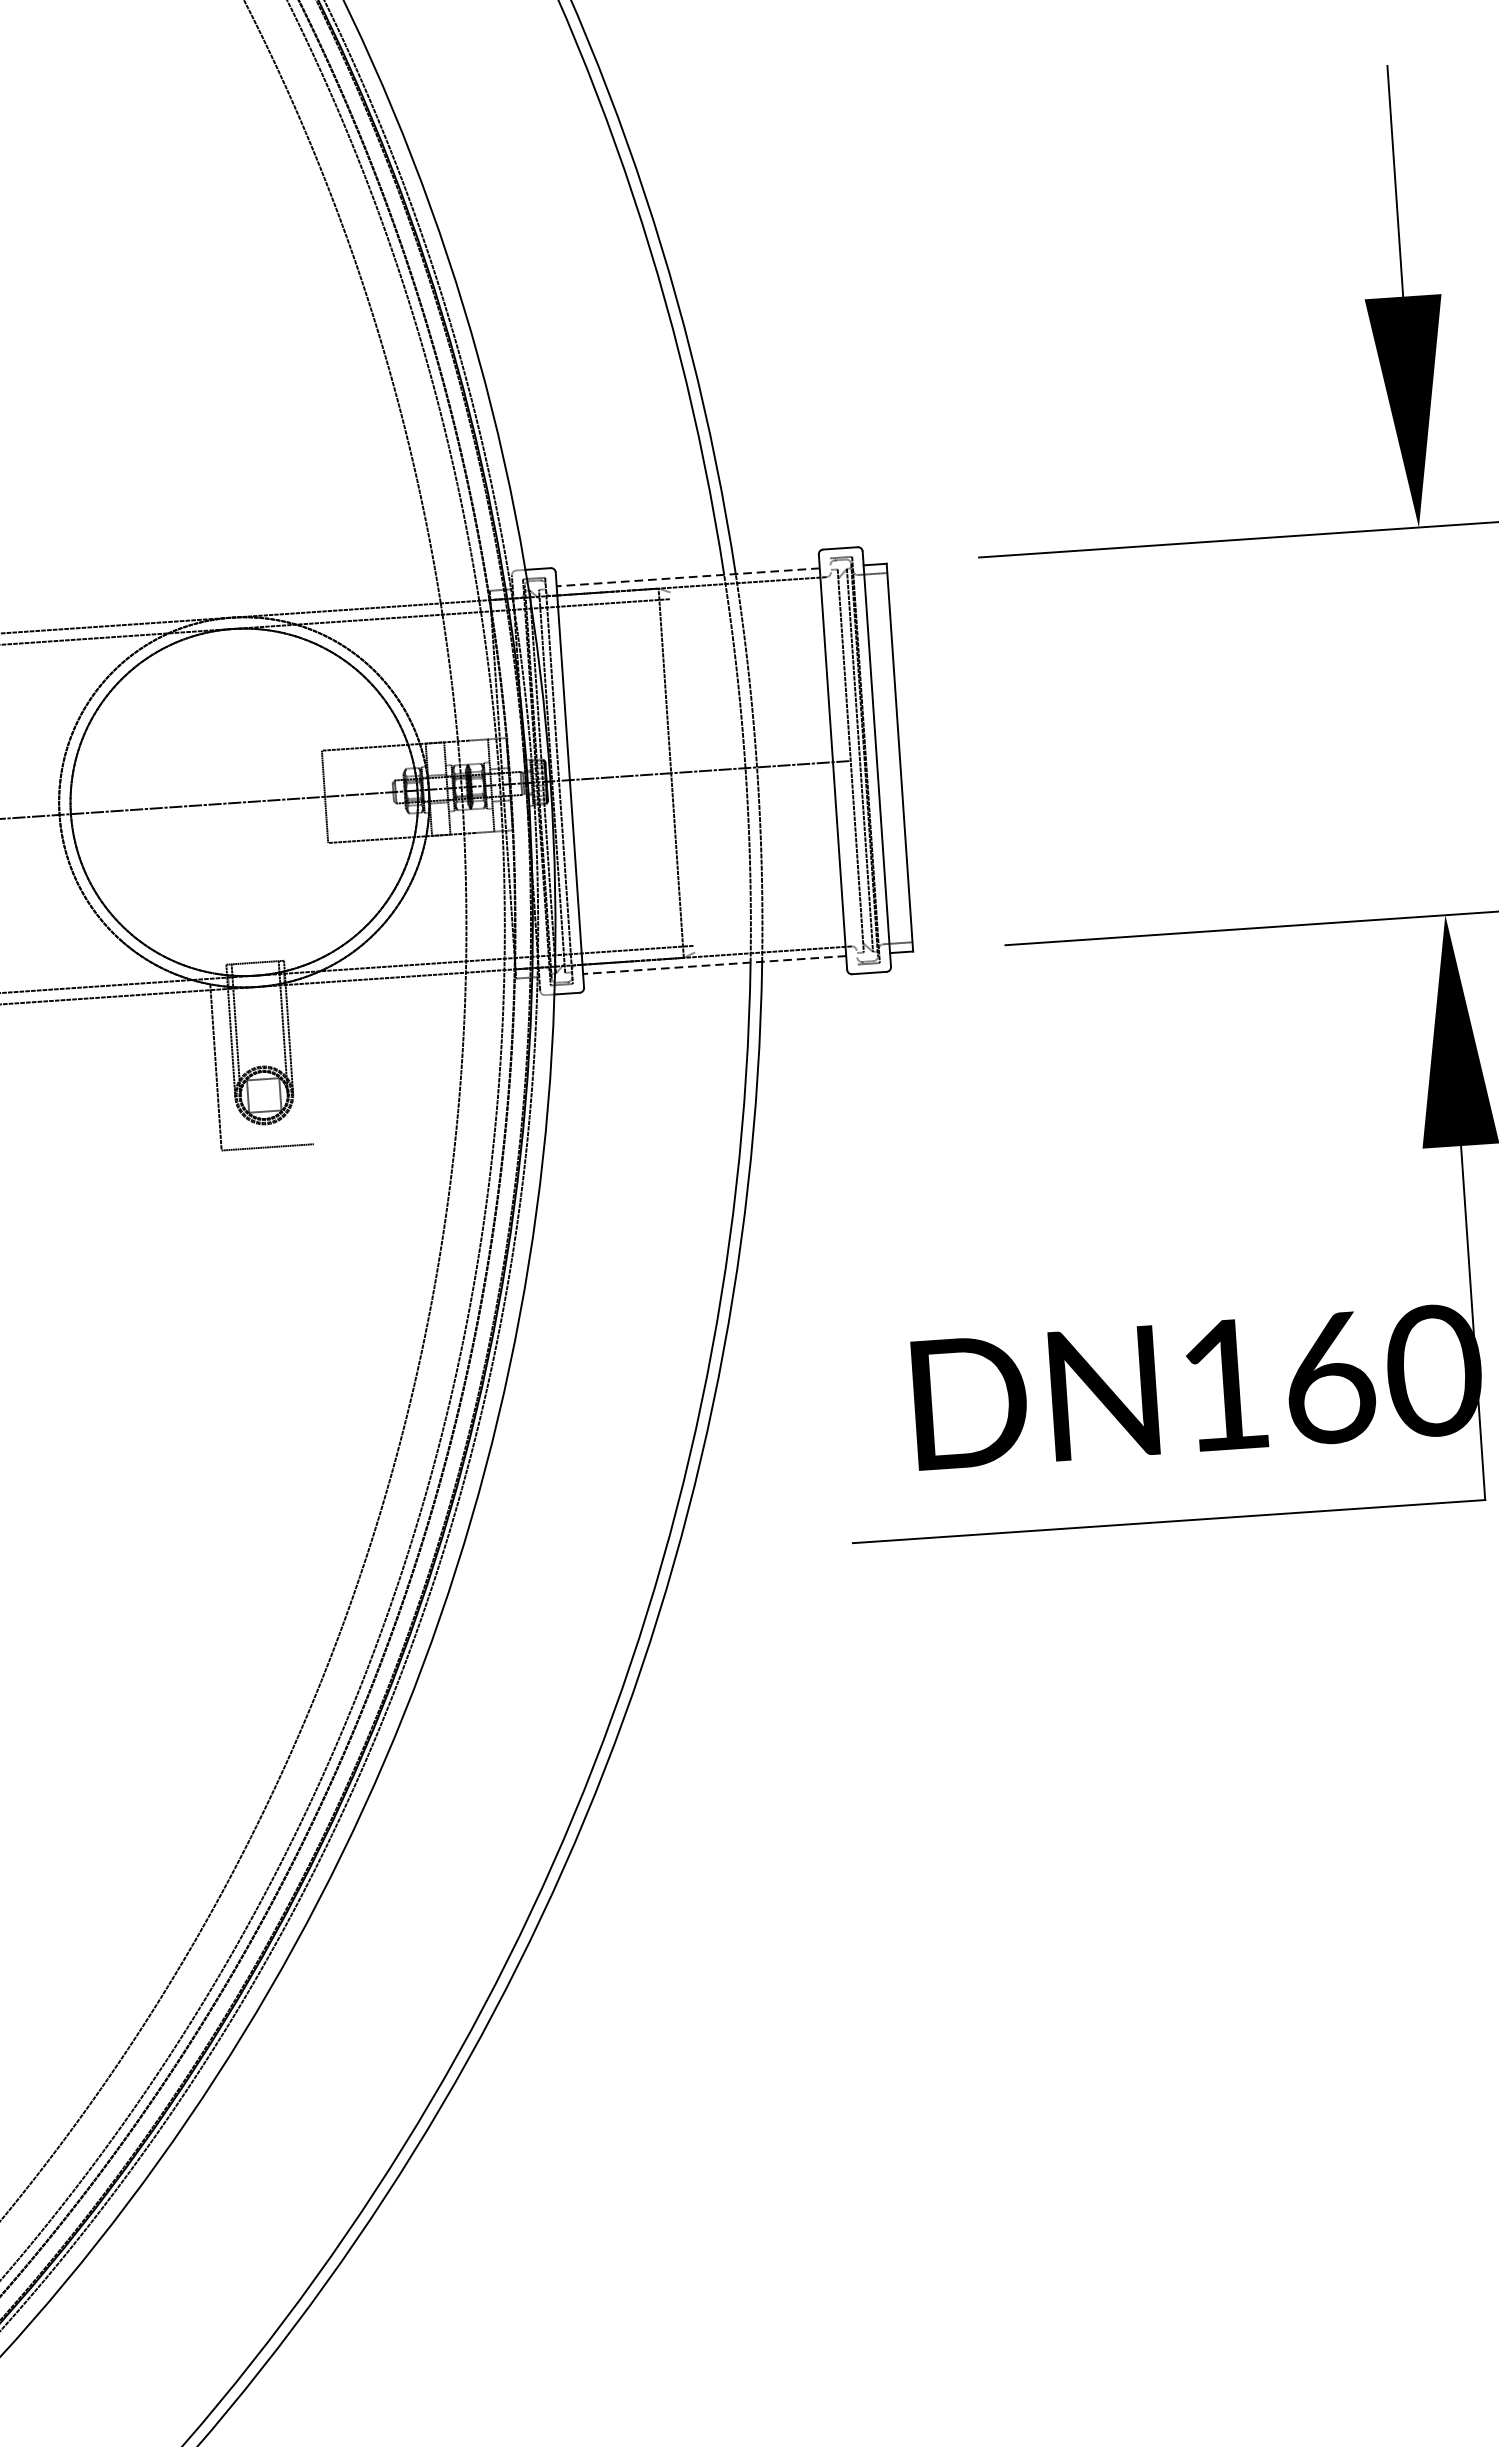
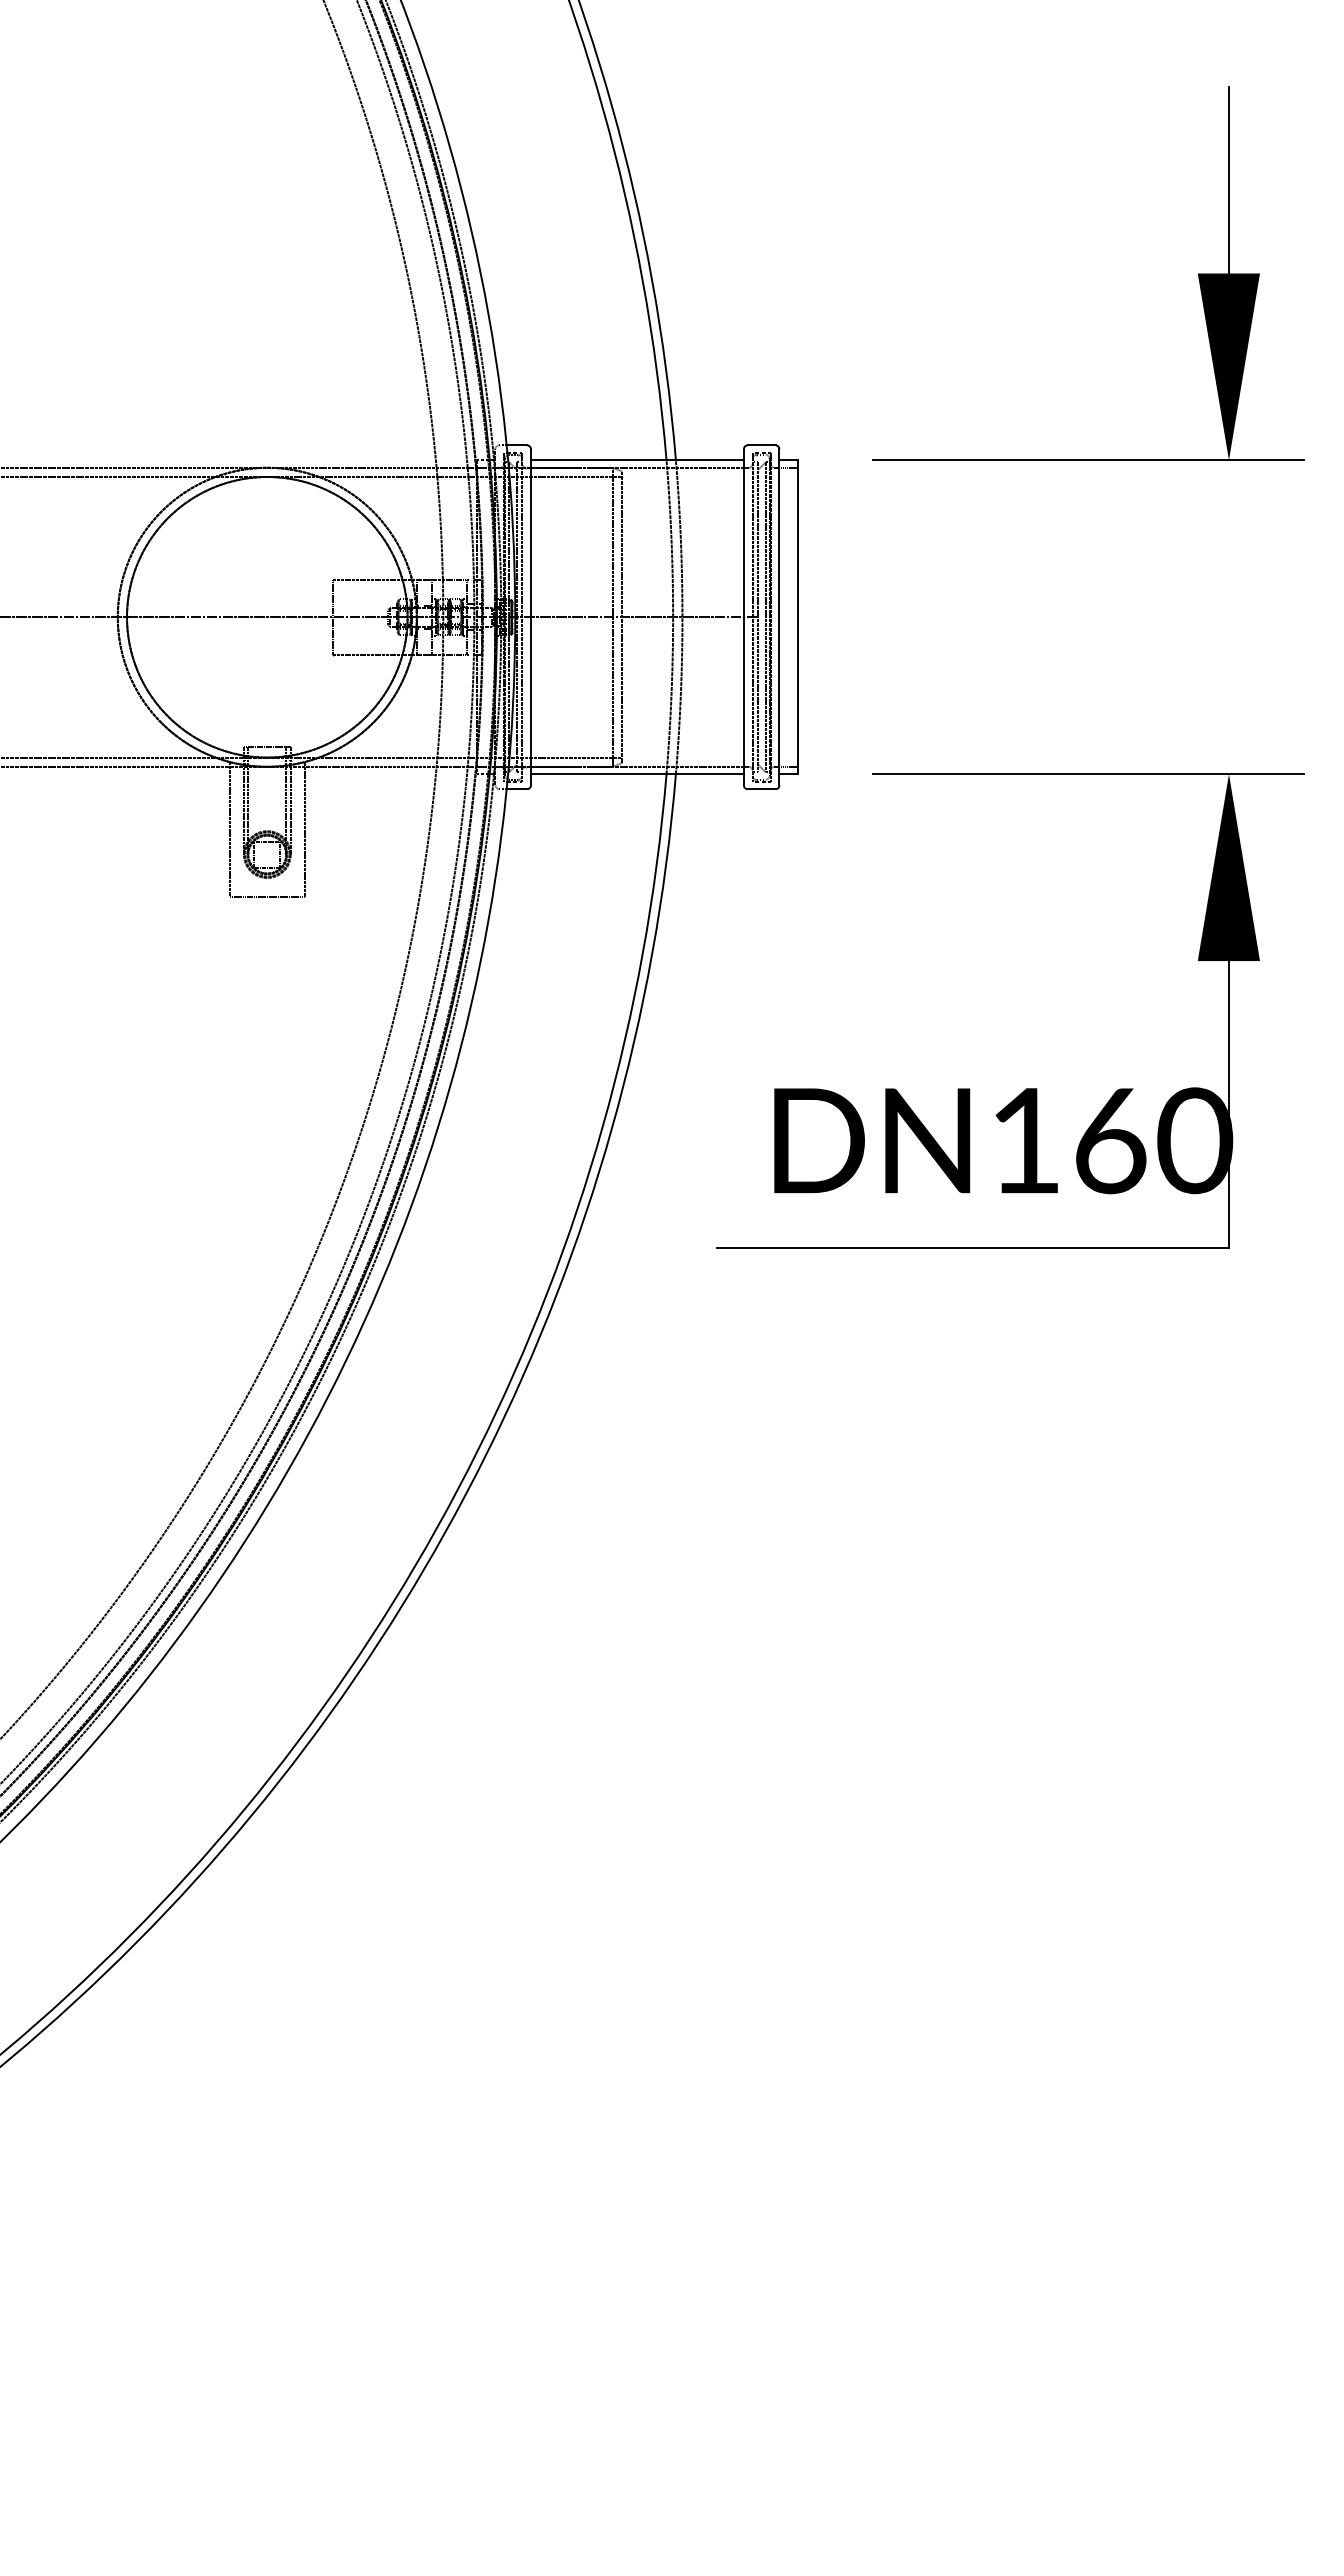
line: (687, 577) -> (636, 460), dashed -> solid
line: (843, 760) -> (752, 616), added
line: (683, 772) -> (622, 617), added
line: (713, 965) -> (636, 774), dashed -> solid
line: (307, 1060) -> (304, 828), added

